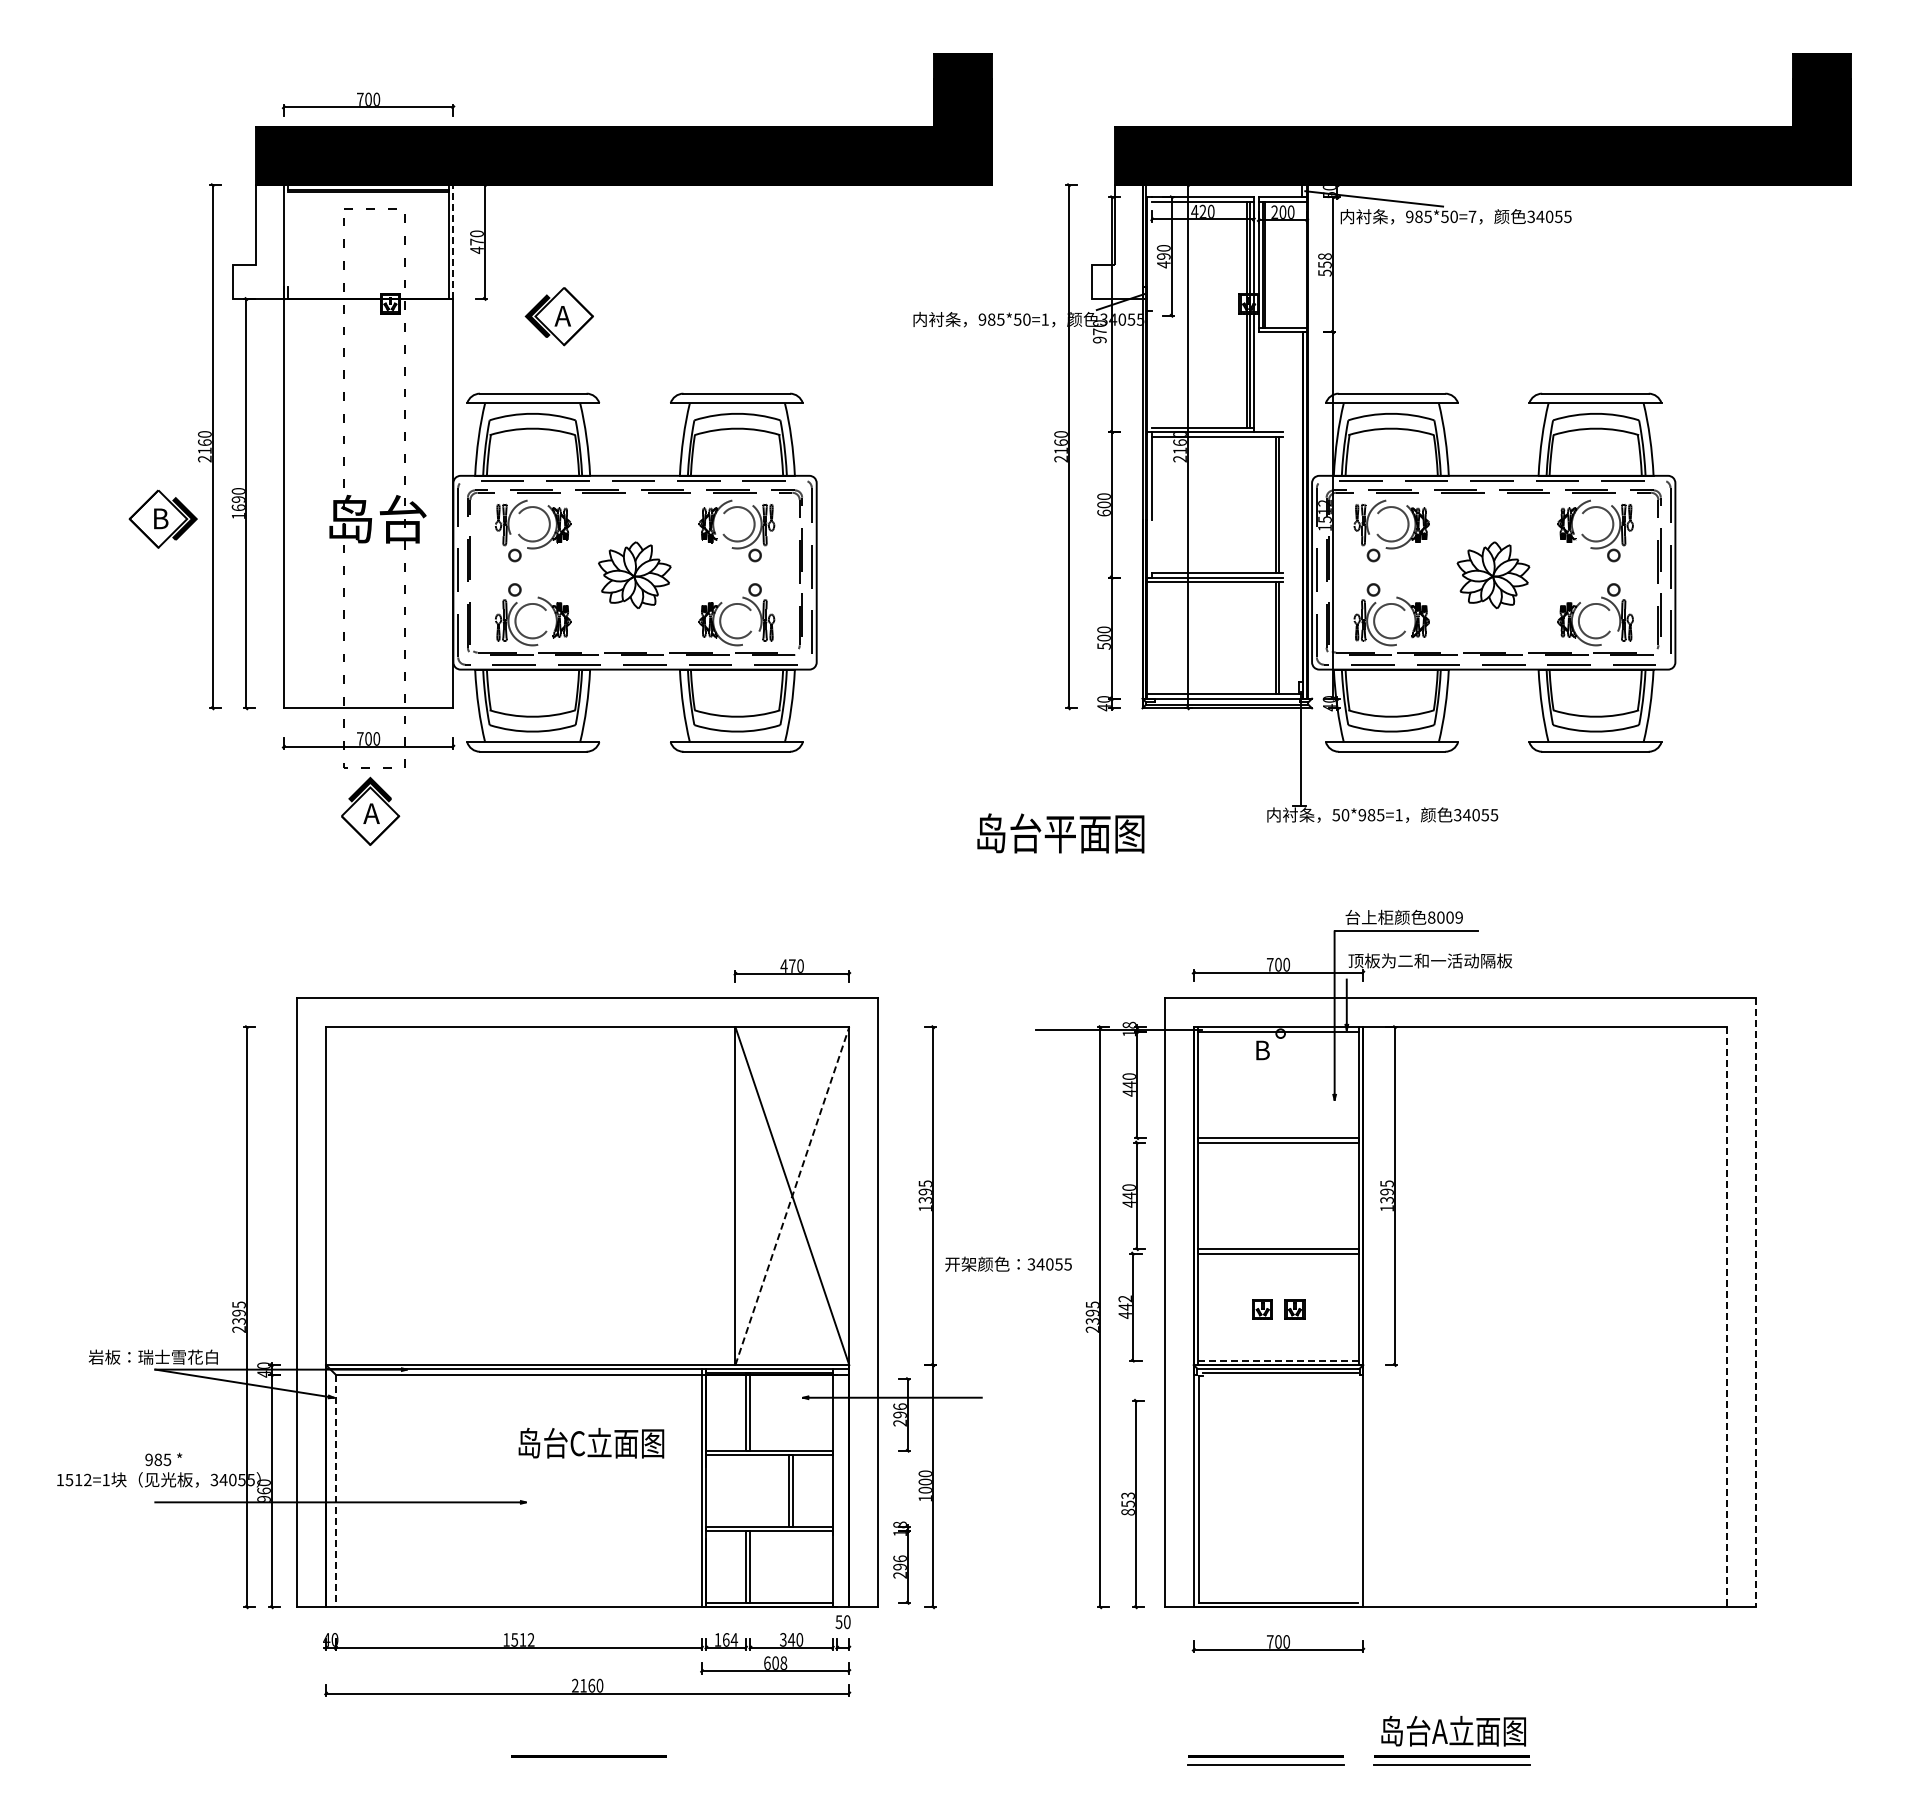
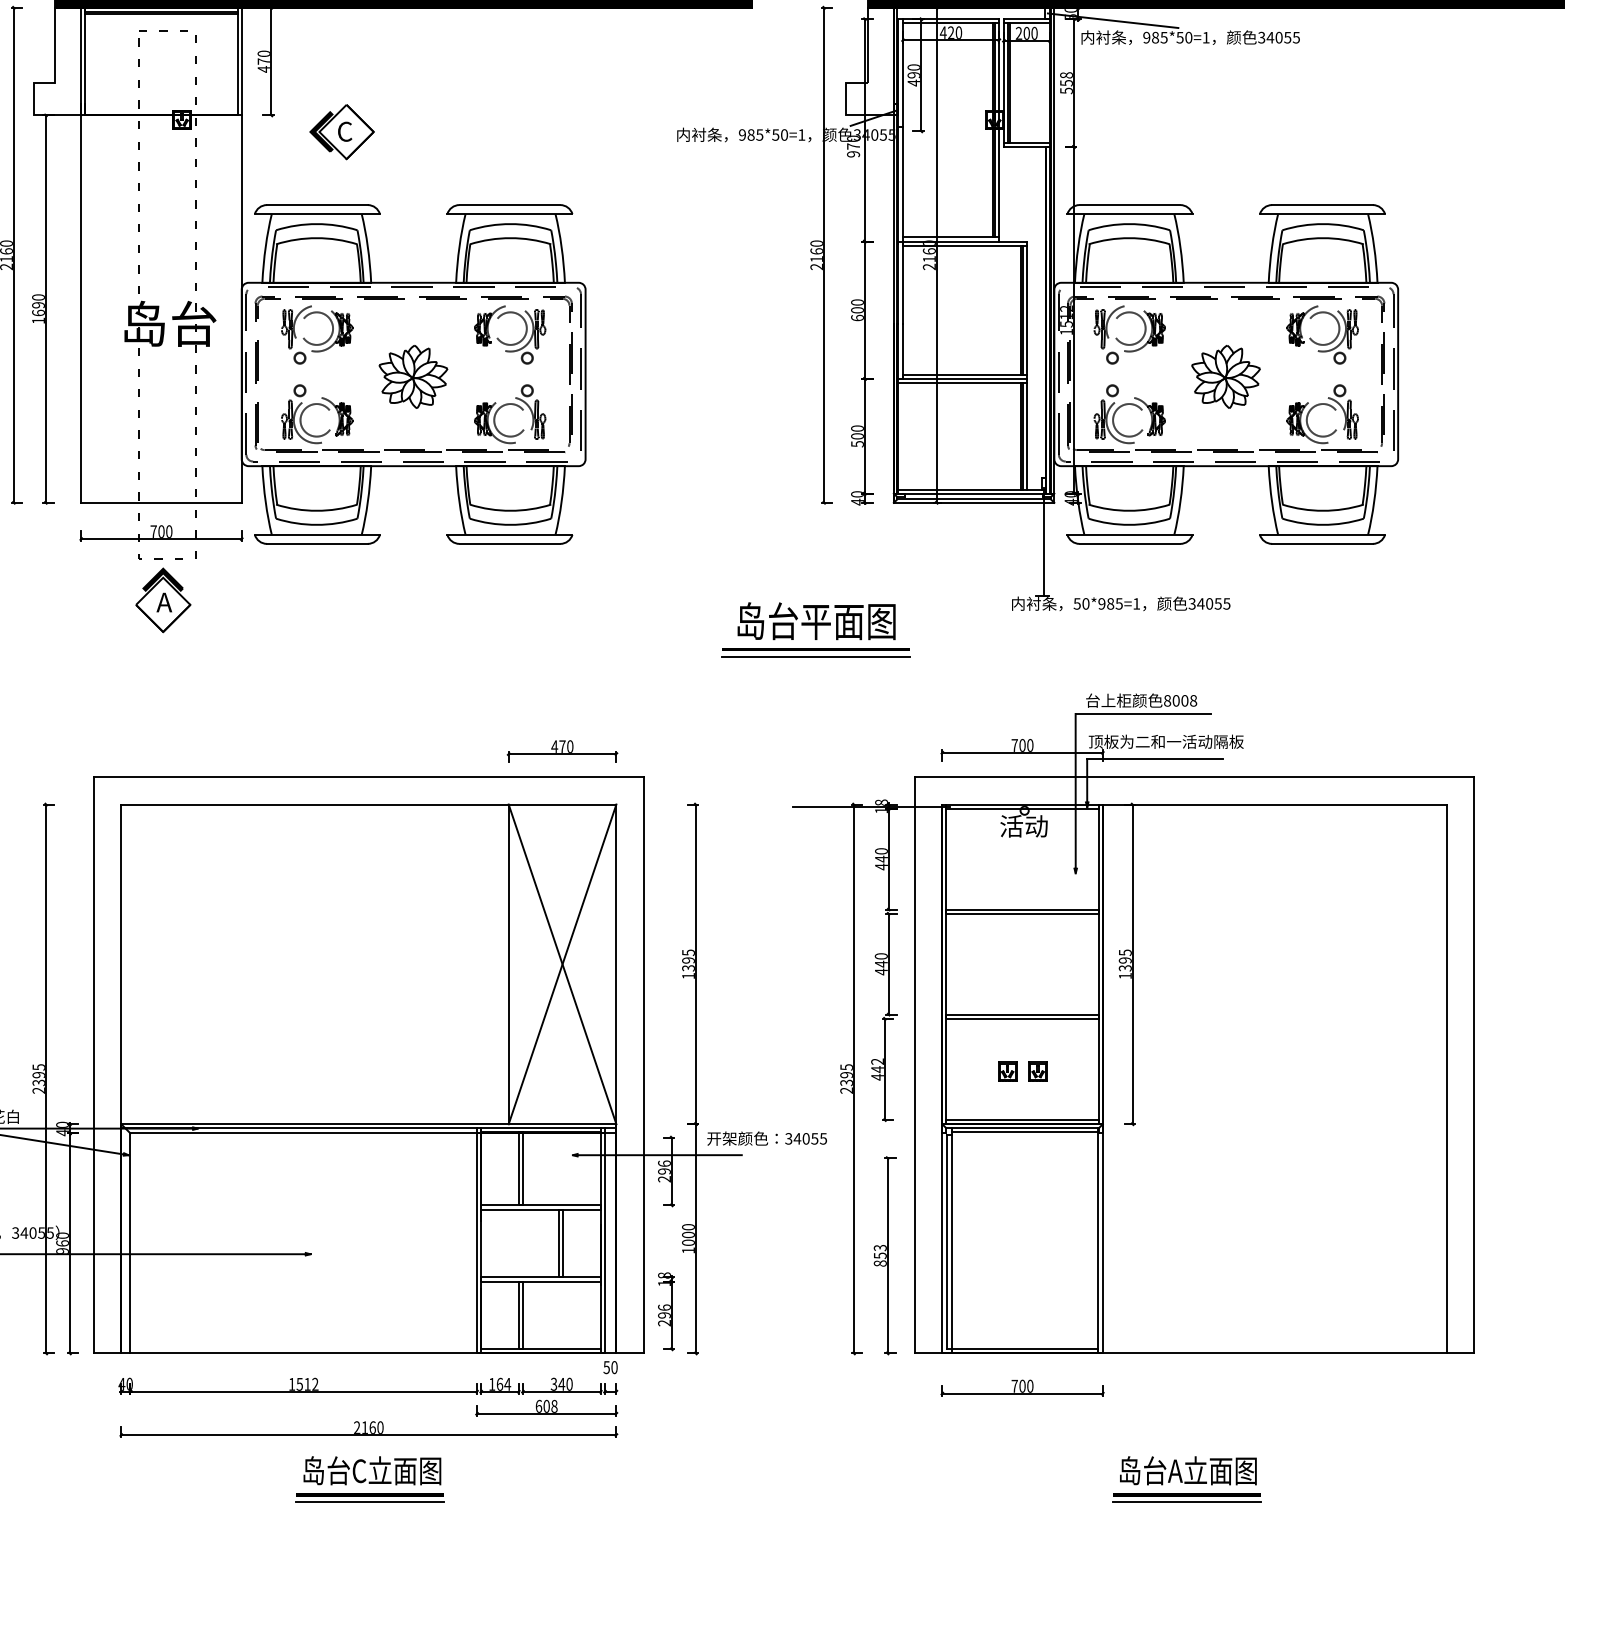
text: (1472, 216) -> (1206, 37), 985*50=7 -> 985*50=1
line: (288, 242) -> (85, 61), added
line: (453, 242) -> (241, 61), dashed -> solid
text: (562, 315) -> (345, 131), A -> C
line: (1152, 315) -> (903, 131), added
line: (1312, 446) -> (1054, 255), added
line: (1152, 548) -> (903, 351), added
line: (1282, 563) -> (1026, 365), added
part: (1060, 867) -> (816, 653), added
text: (1458, 917) -> (1192, 700), 8009 -> 8008
line: (1417, 979) -> (1154, 759), added
text: (1280, 1050) -> (1024, 826), B -> 活动
line: (792, 1195) -> (562, 963), dashed -> solid
text: (1008, 1263) -> (767, 1137), moved
line: (1755, 1302) -> (1473, 1065), dashed -> solid
line: (1726, 1317) -> (1446, 1079), dashed -> solid
line: (1279, 1360) -> (1023, 1119), dashed -> solid
text: (591, 1442) -> (372, 1470), moved
line: (837, 1487) -> (605, 1240), added
line: (1203, 1487) -> (951, 1240), added
line: (1358, 1487) -> (1098, 1240), added
line: (335, 1491) -> (130, 1243), dashed -> solid
part: (1265, 1760) -> (1010, 1498), removed
line: (589, 1764) -> (370, 1502), added

